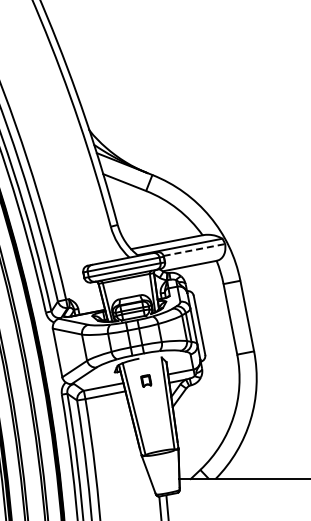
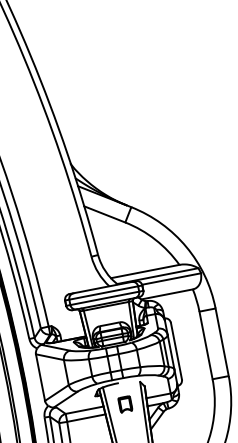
line: (194, 249) -> (171, 278), dashed -> solid
part: (146, 380) -> (125, 404), size x1.43

